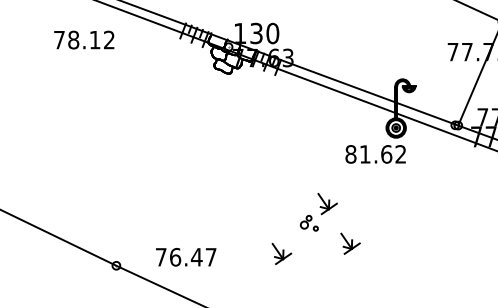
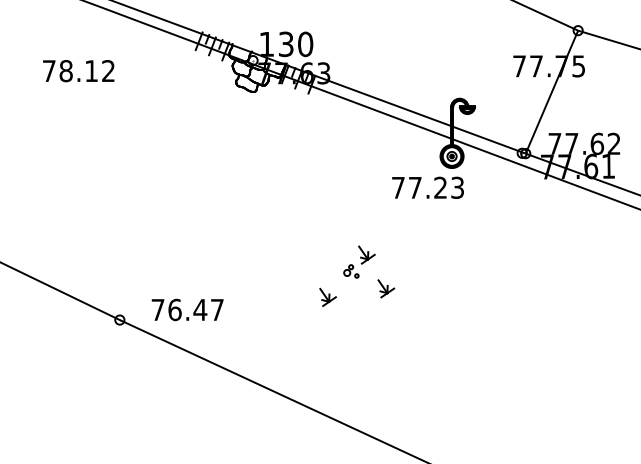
text: (84, 40) -> (78, 71), moved
text: (375, 154) -> (427, 187), 81.62 -> 77.23
part: (316, 228) -> (357, 275), size x0.71
text: (186, 256) -> (187, 309), moved

